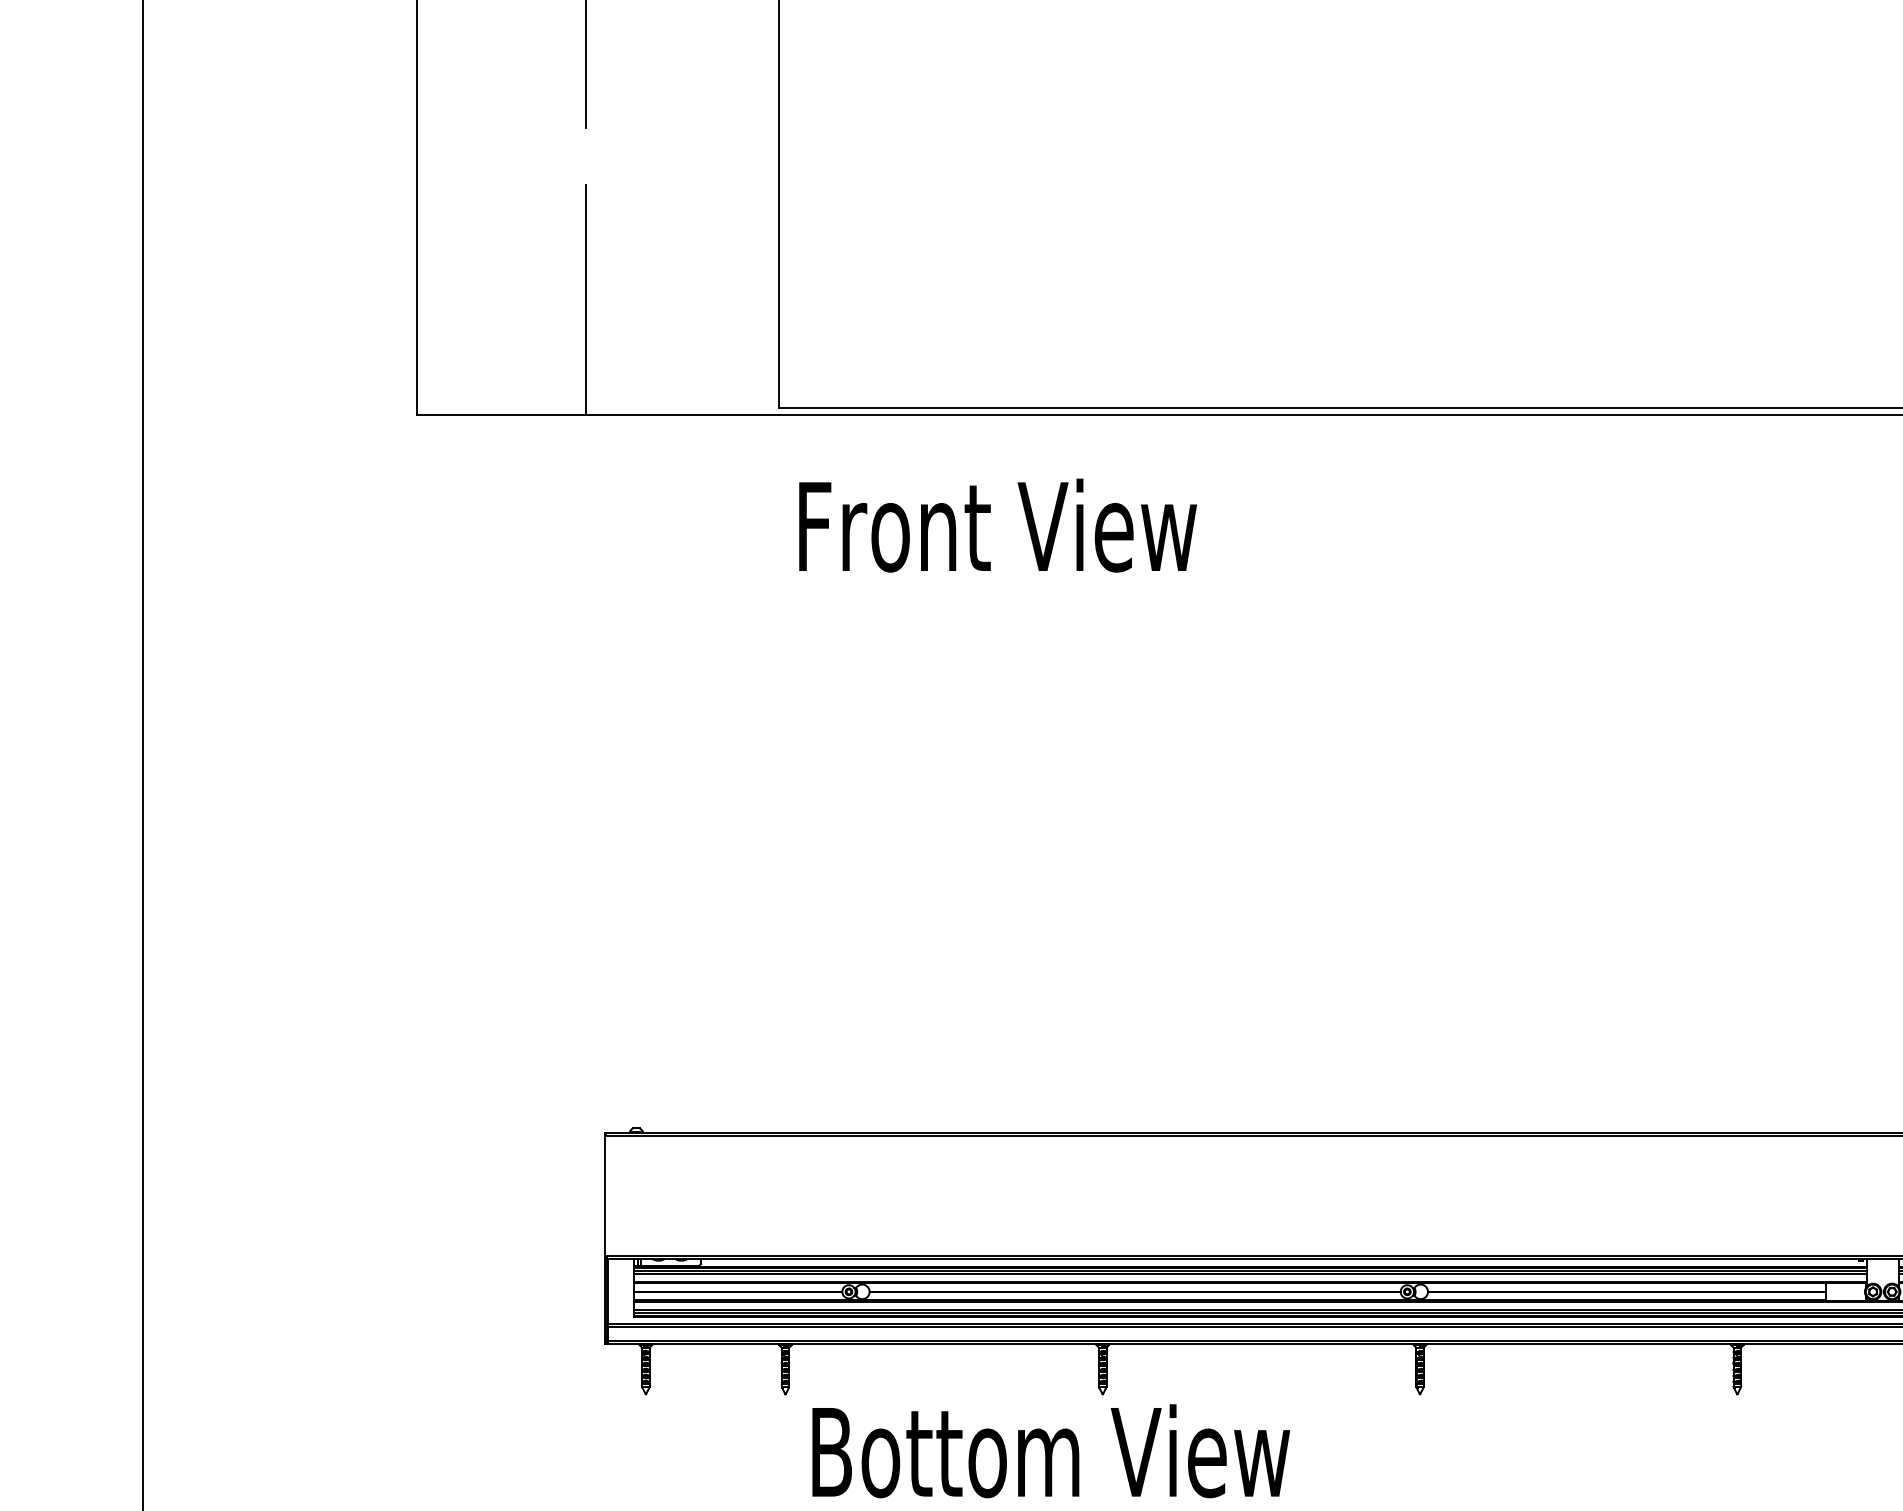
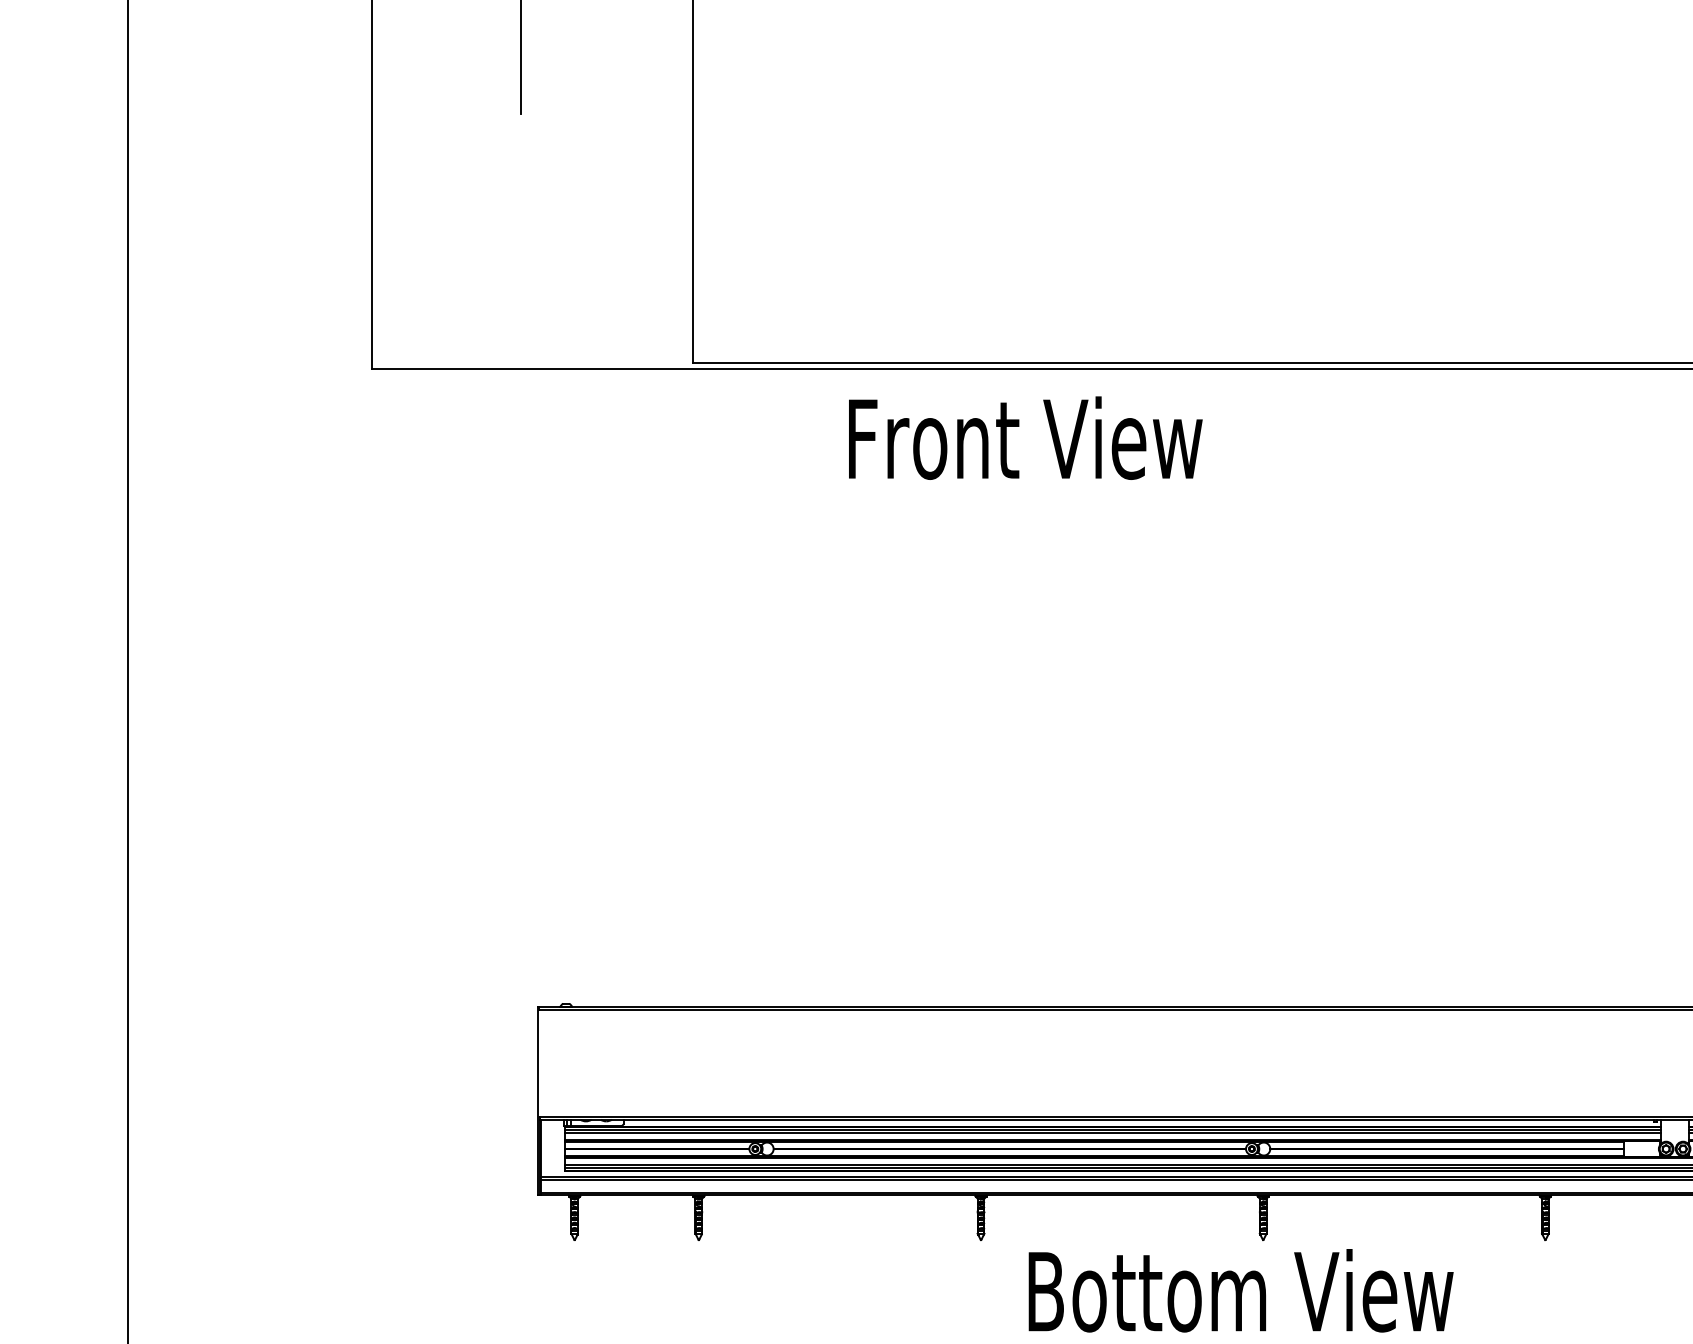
line: (585, 298) -> (520, 265), removed
text: (997, 525) -> (1025, 438), moved
text: (1051, 1451) -> (1241, 1291), moved

